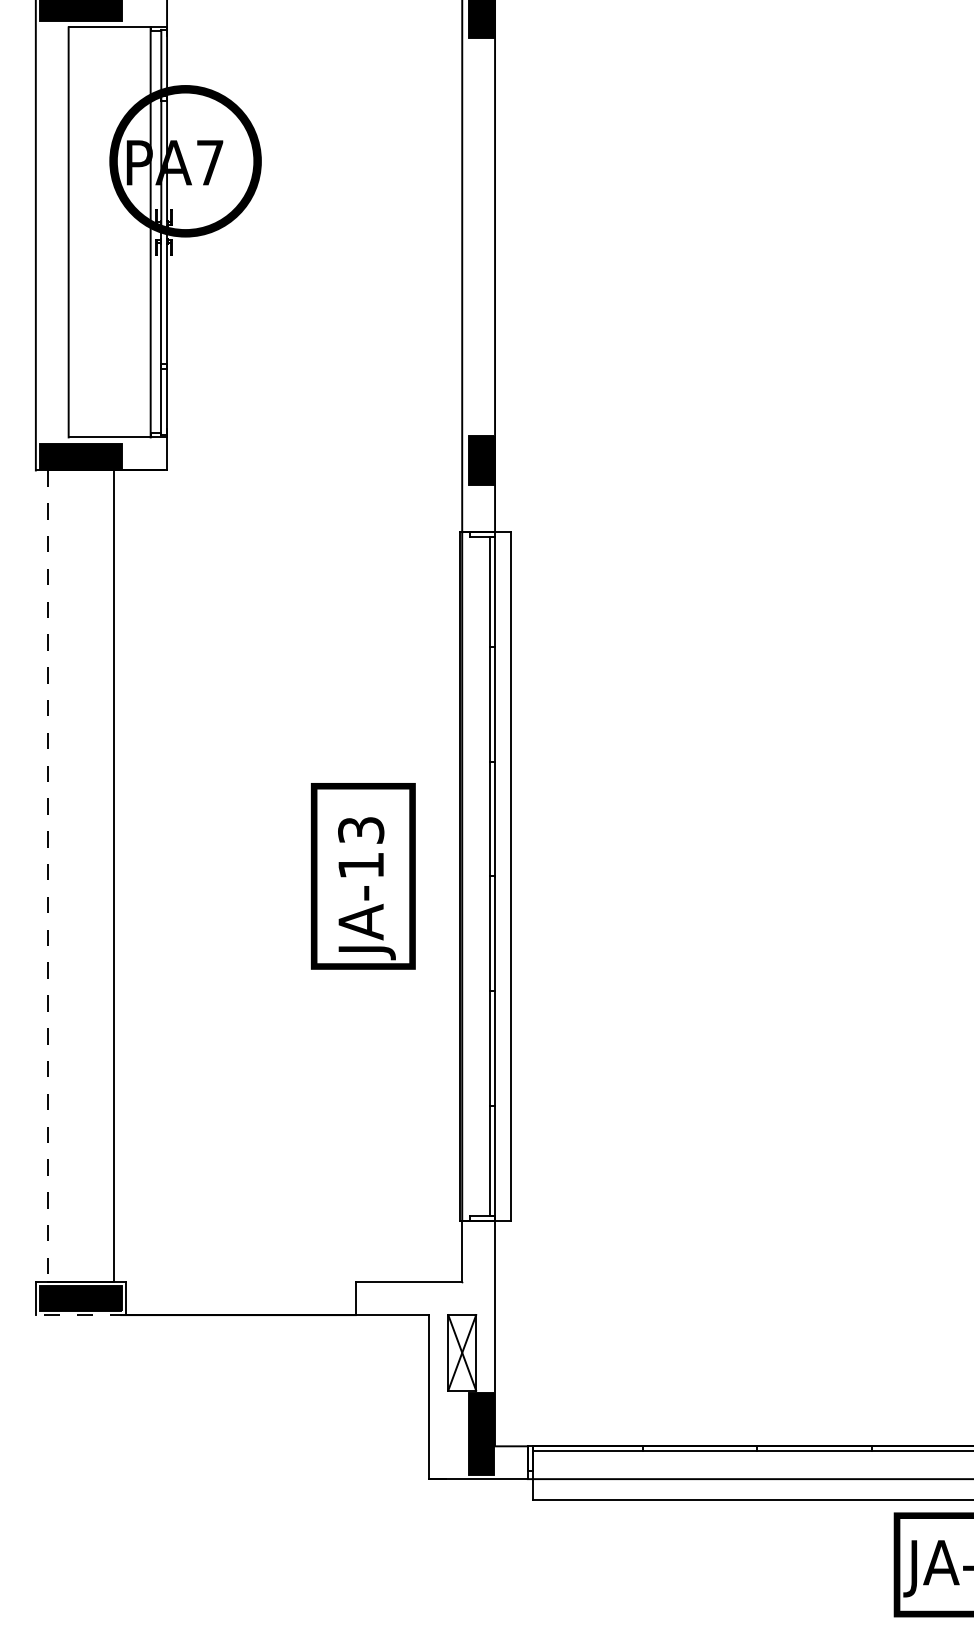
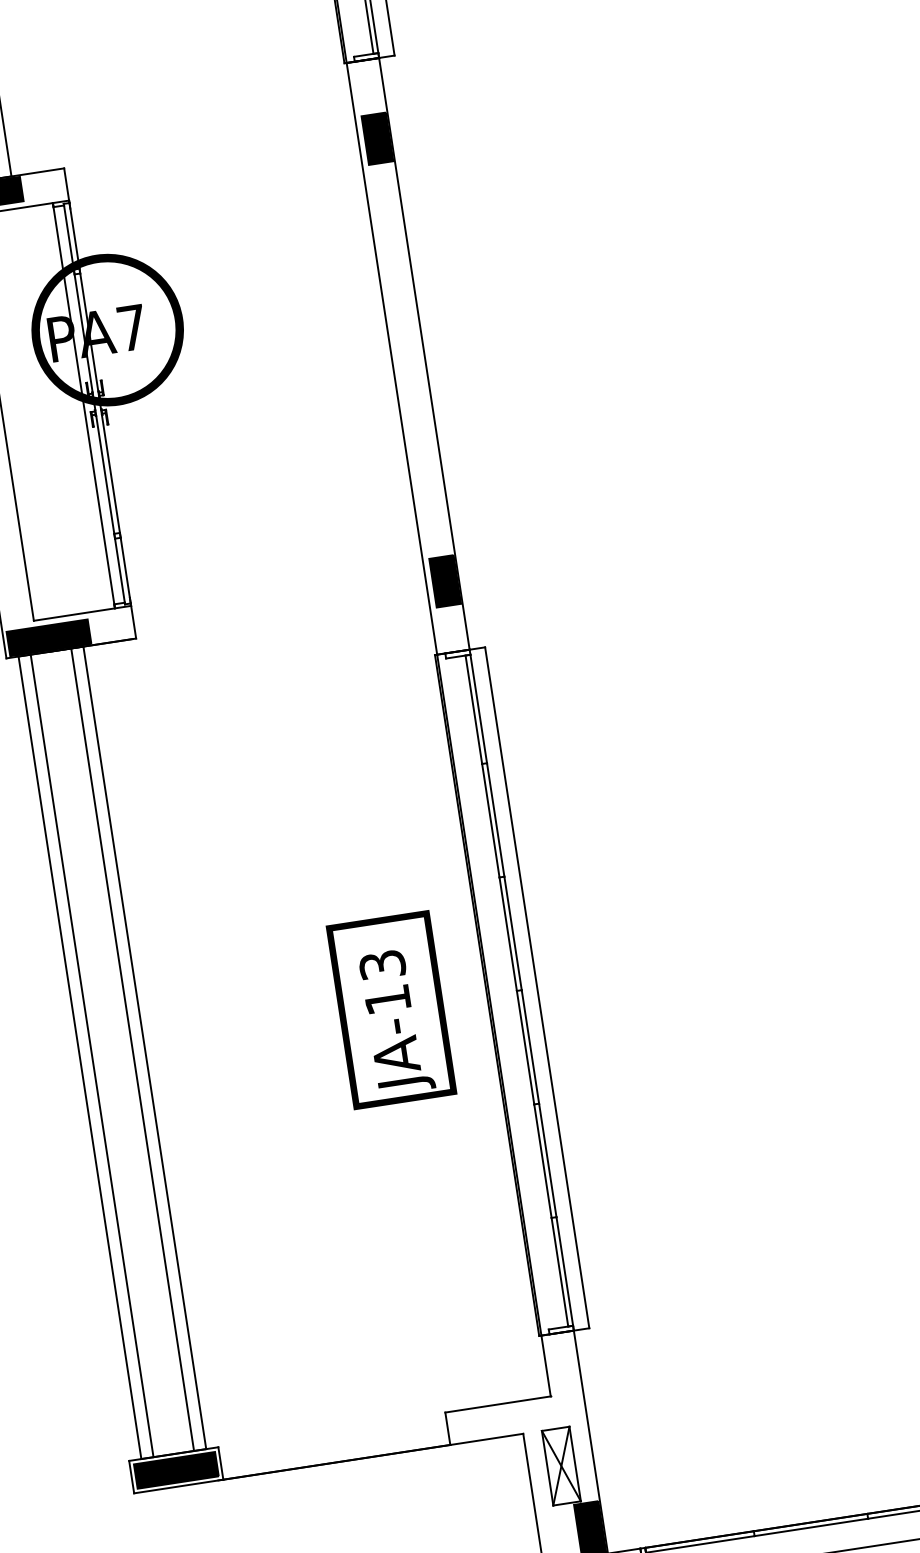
line: (48, 876) -> (80, 1057), dashed -> solid
line: (60, 876) -> (92, 1056), added
line: (101, 876) -> (132, 1049), added
line: (80, 1315) -> (178, 1486), dashed -> solid

